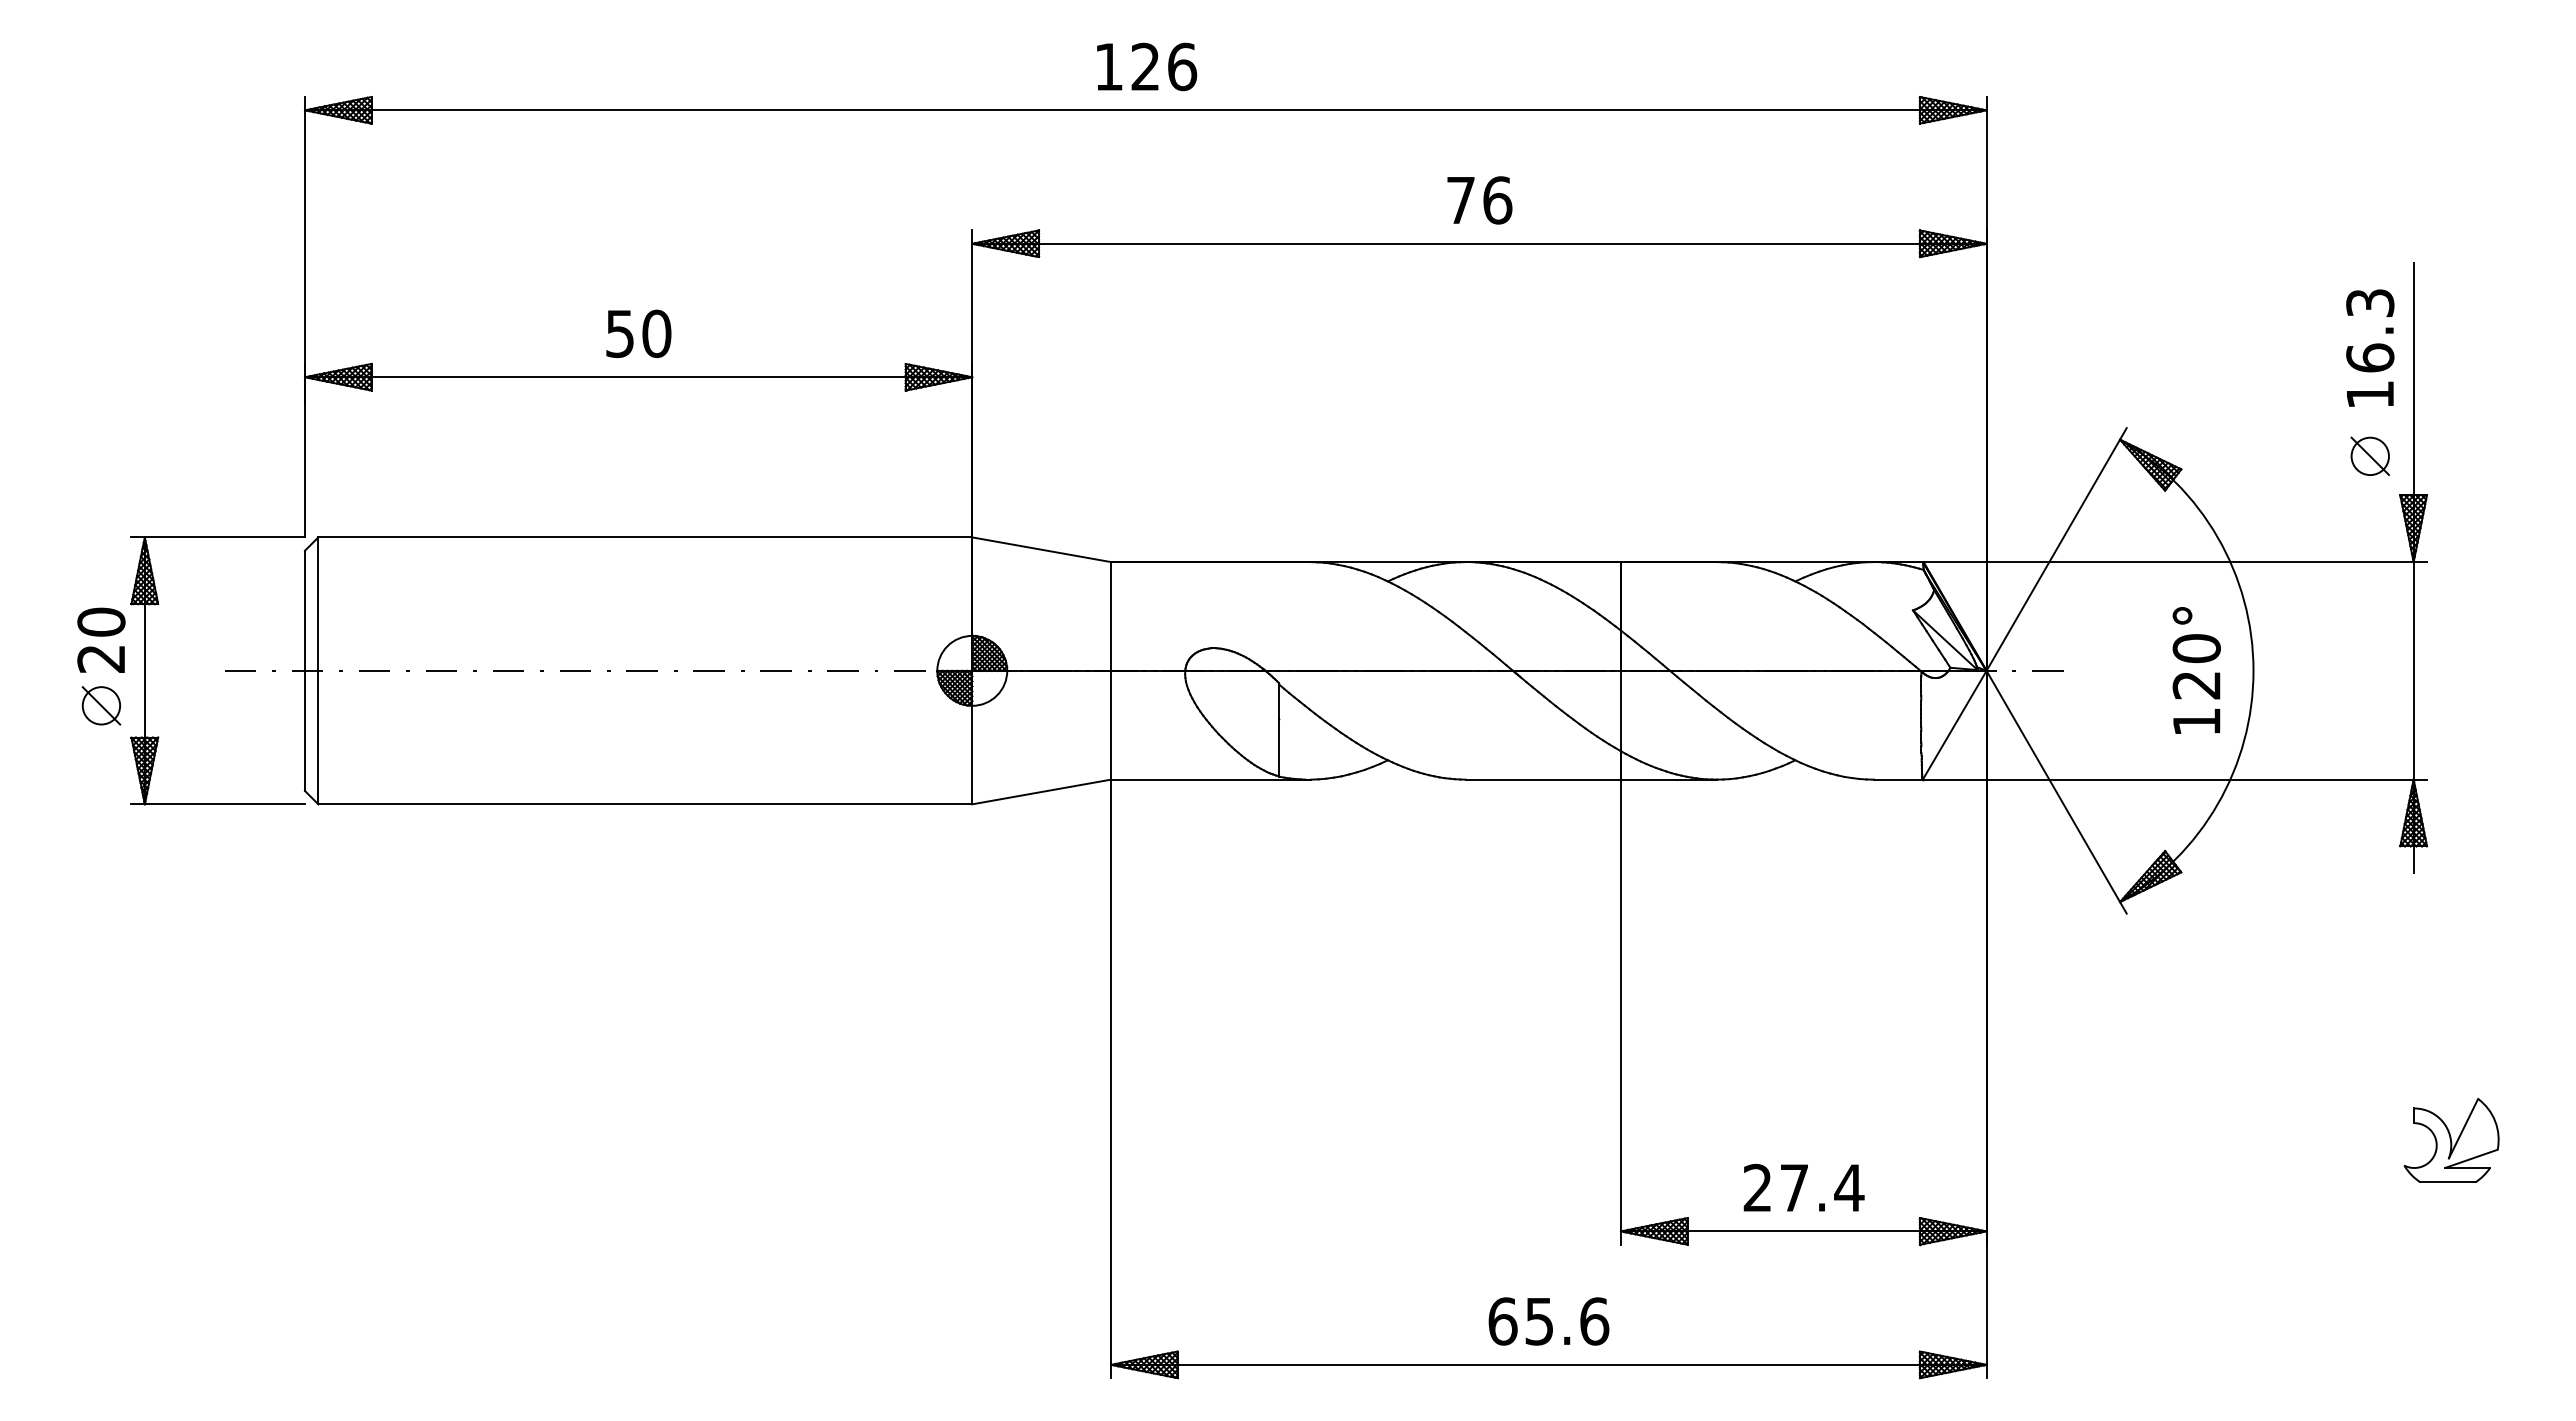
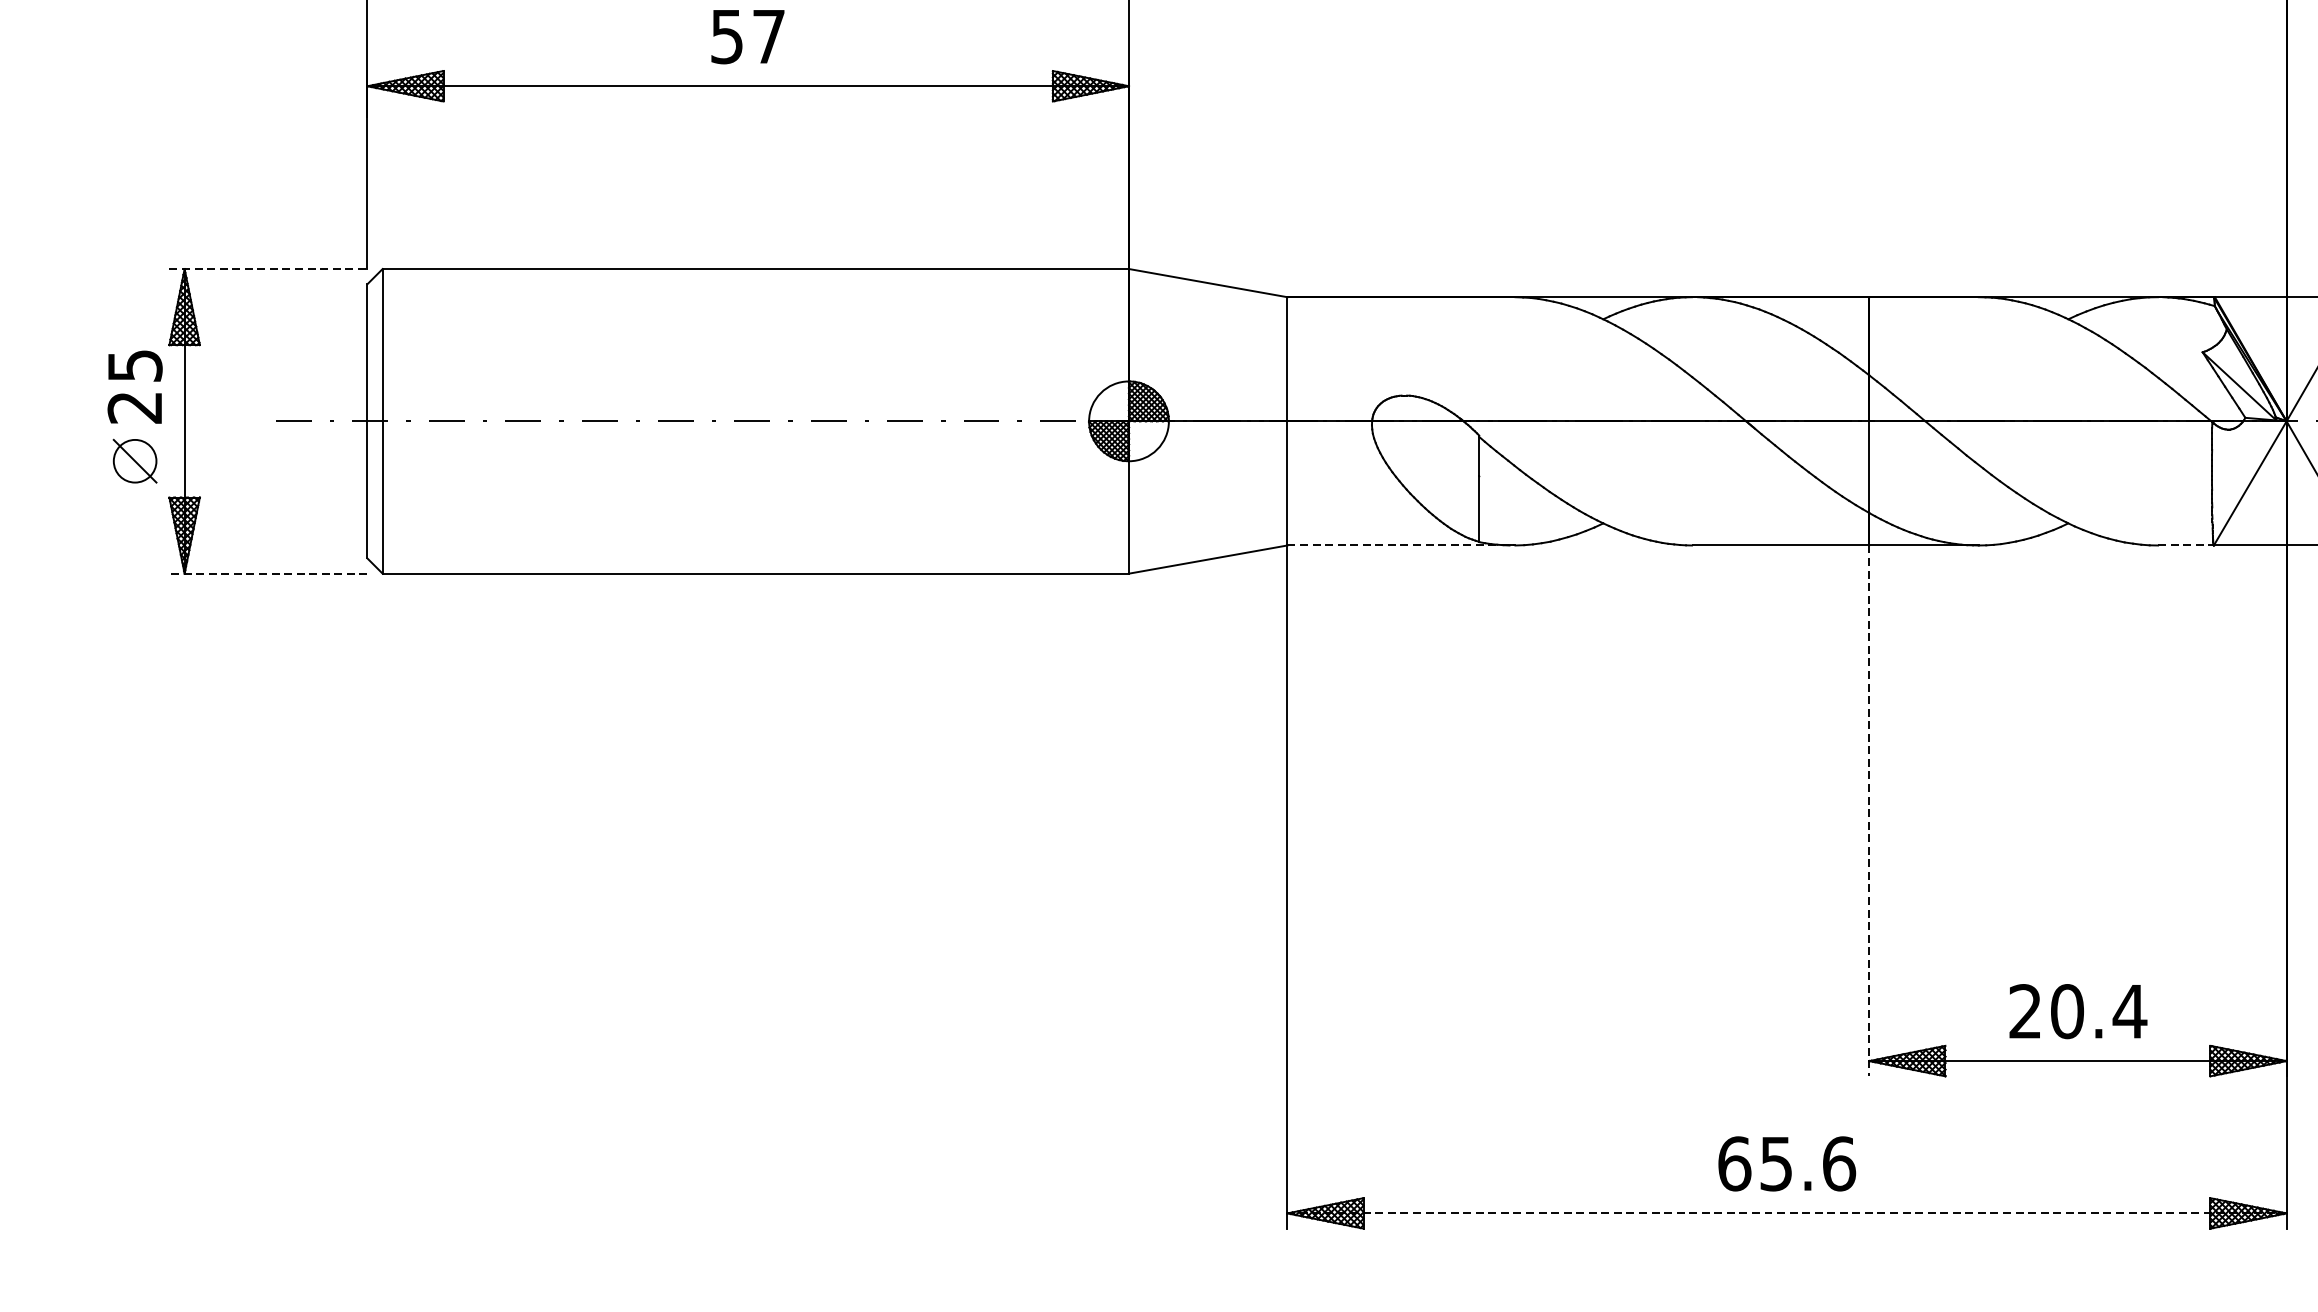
text: (656, 333) -> (768, 36), 50 -> 57
line: (218, 537) -> (268, 269), solid -> dashed
text: (101, 621) -> (135, 365), 20 -> 25
line: (1210, 779) -> (1400, 545), solid -> dashed
line: (1898, 779) -> (2186, 545), solid -> dashed
line: (218, 804) -> (268, 573), solid -> dashed
line: (1620, 1012) -> (1868, 811), solid -> dashed
text: (1794, 1187) -> (2067, 1010), 27.4 -> 20.4
line: (1548, 1364) -> (1786, 1212), solid -> dashed

